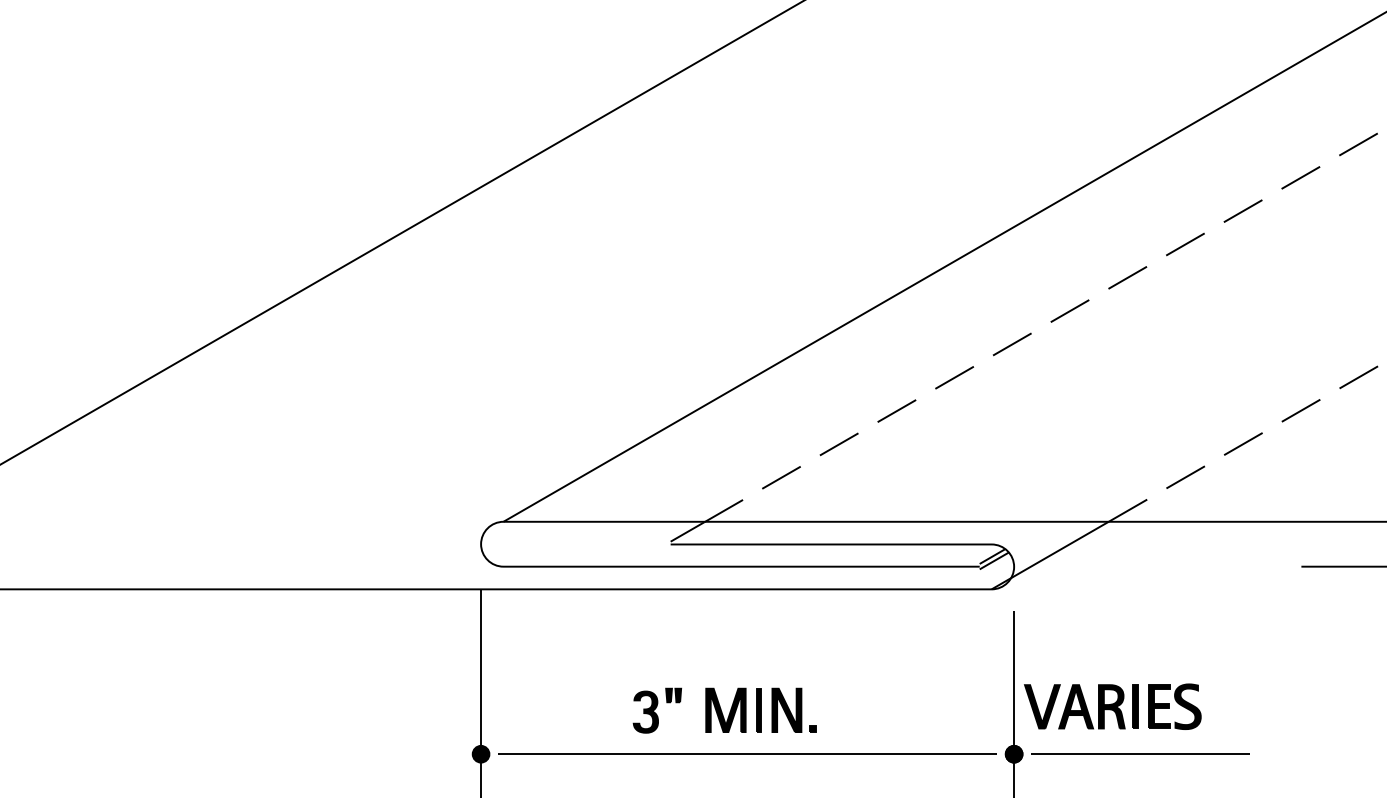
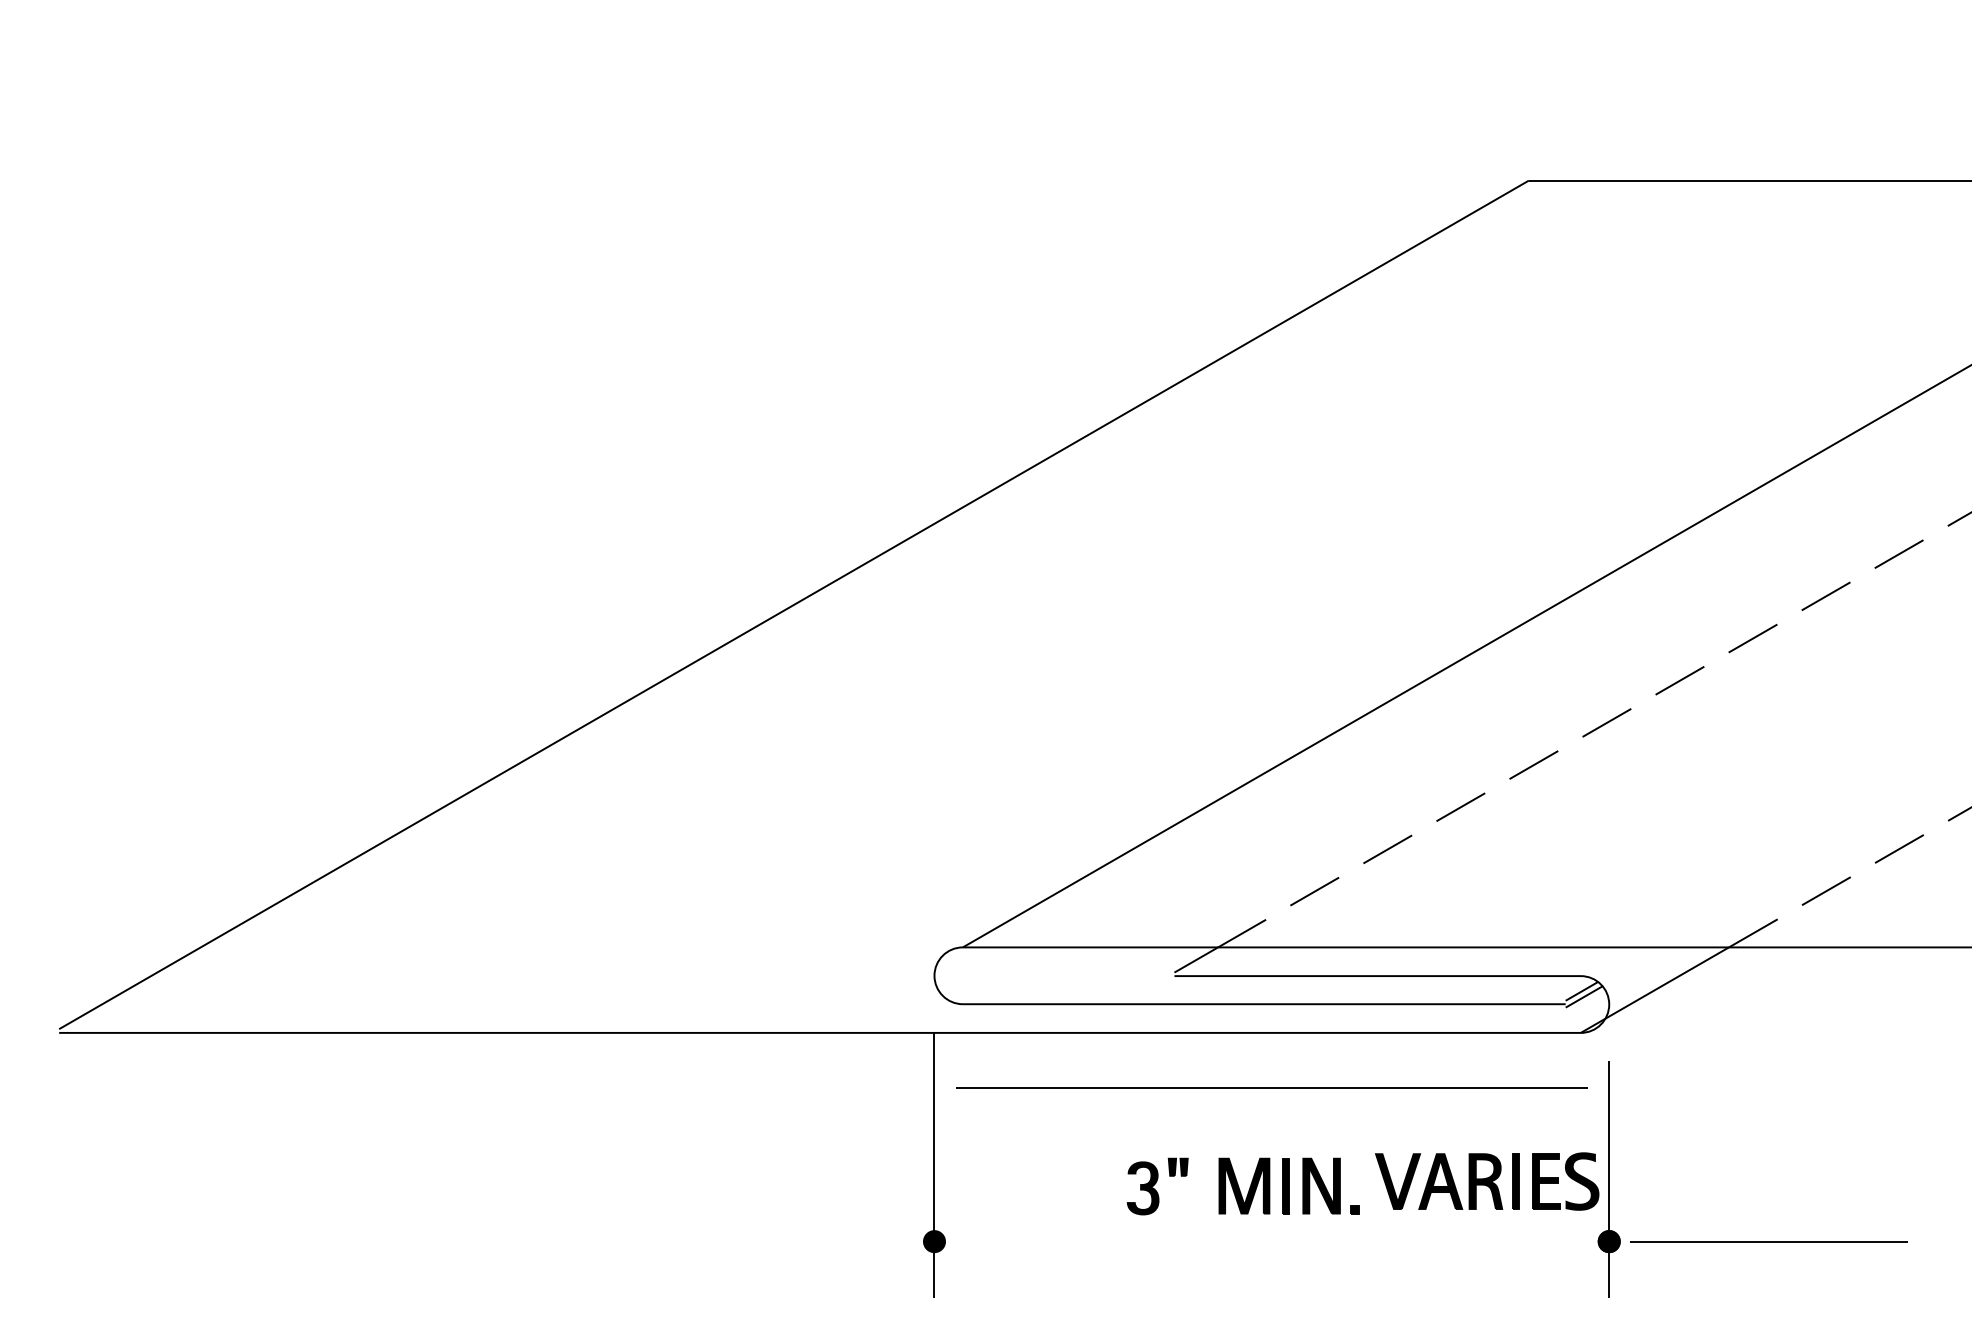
part: (1113, 706) -> (1487, 1181), moved
line: (747, 754) -> (1271, 1087), moved

